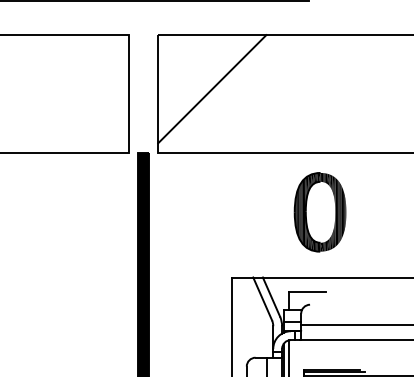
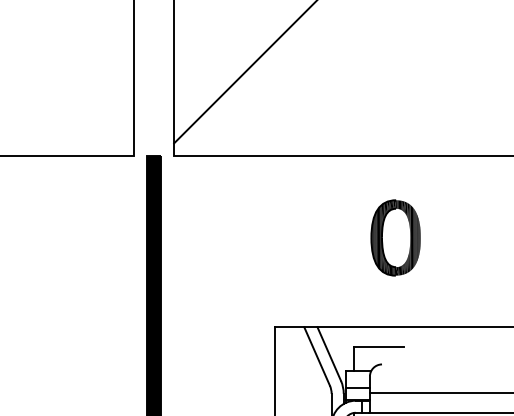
part: (319, 212) -> (394, 238), size x0.7

